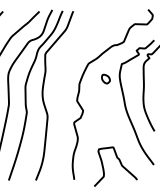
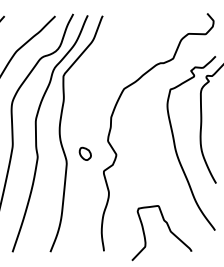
part: (105, 78) -> (84, 153), moved

